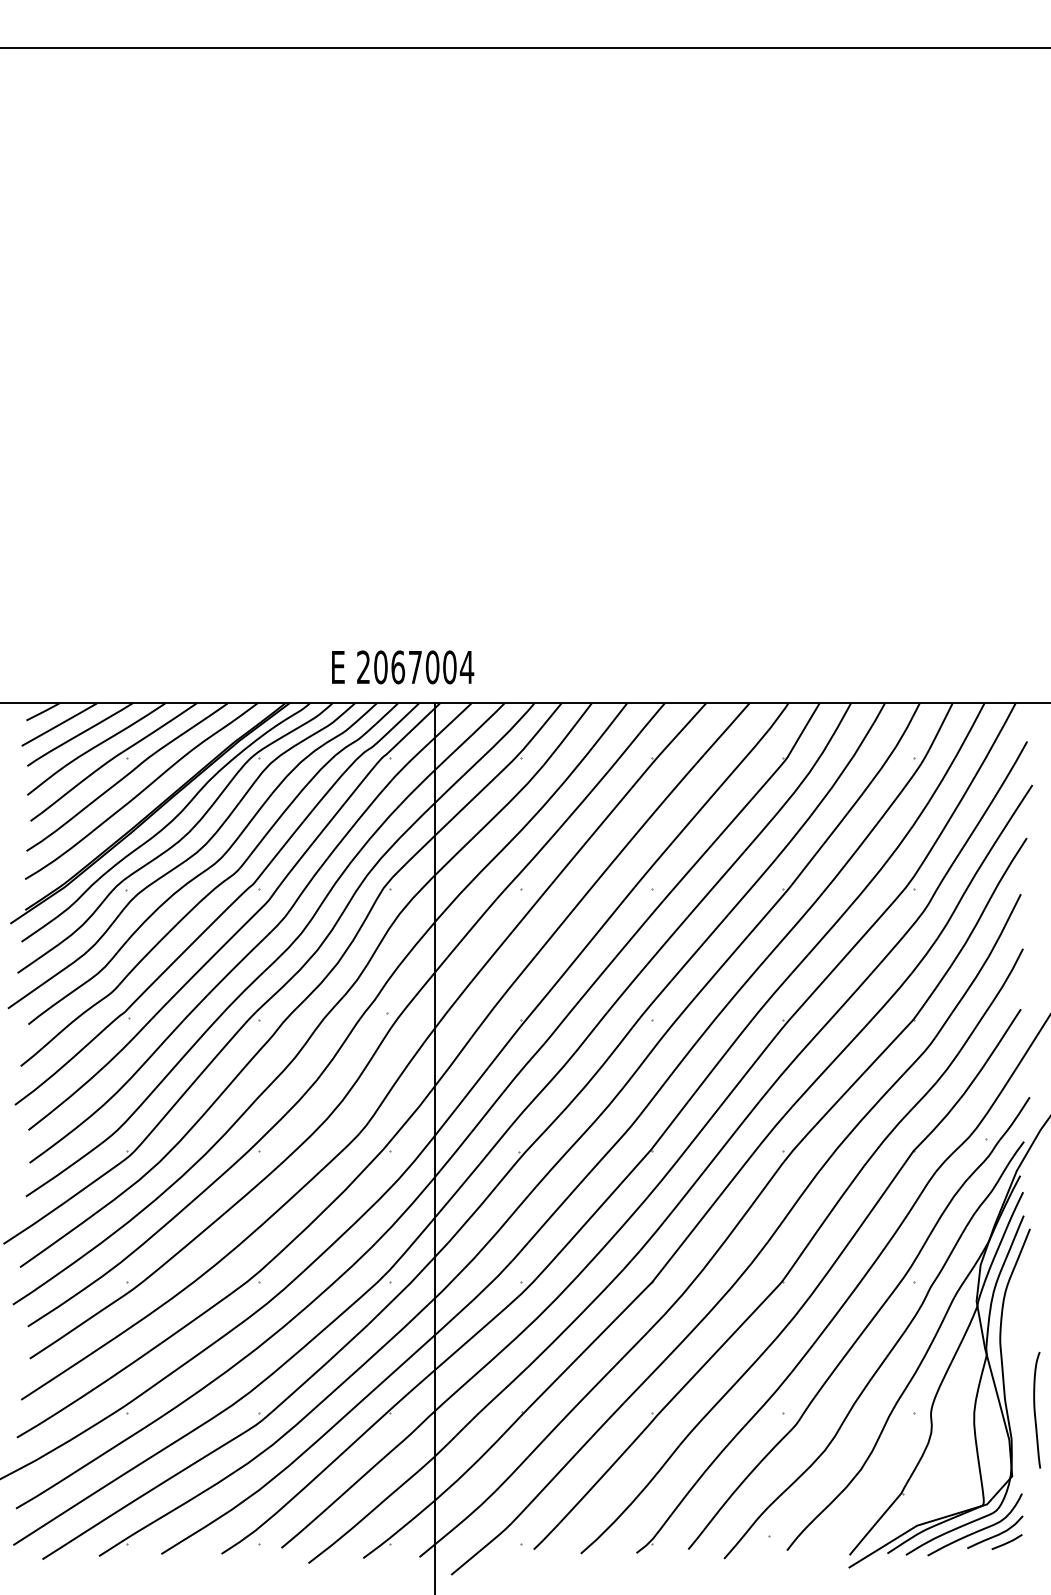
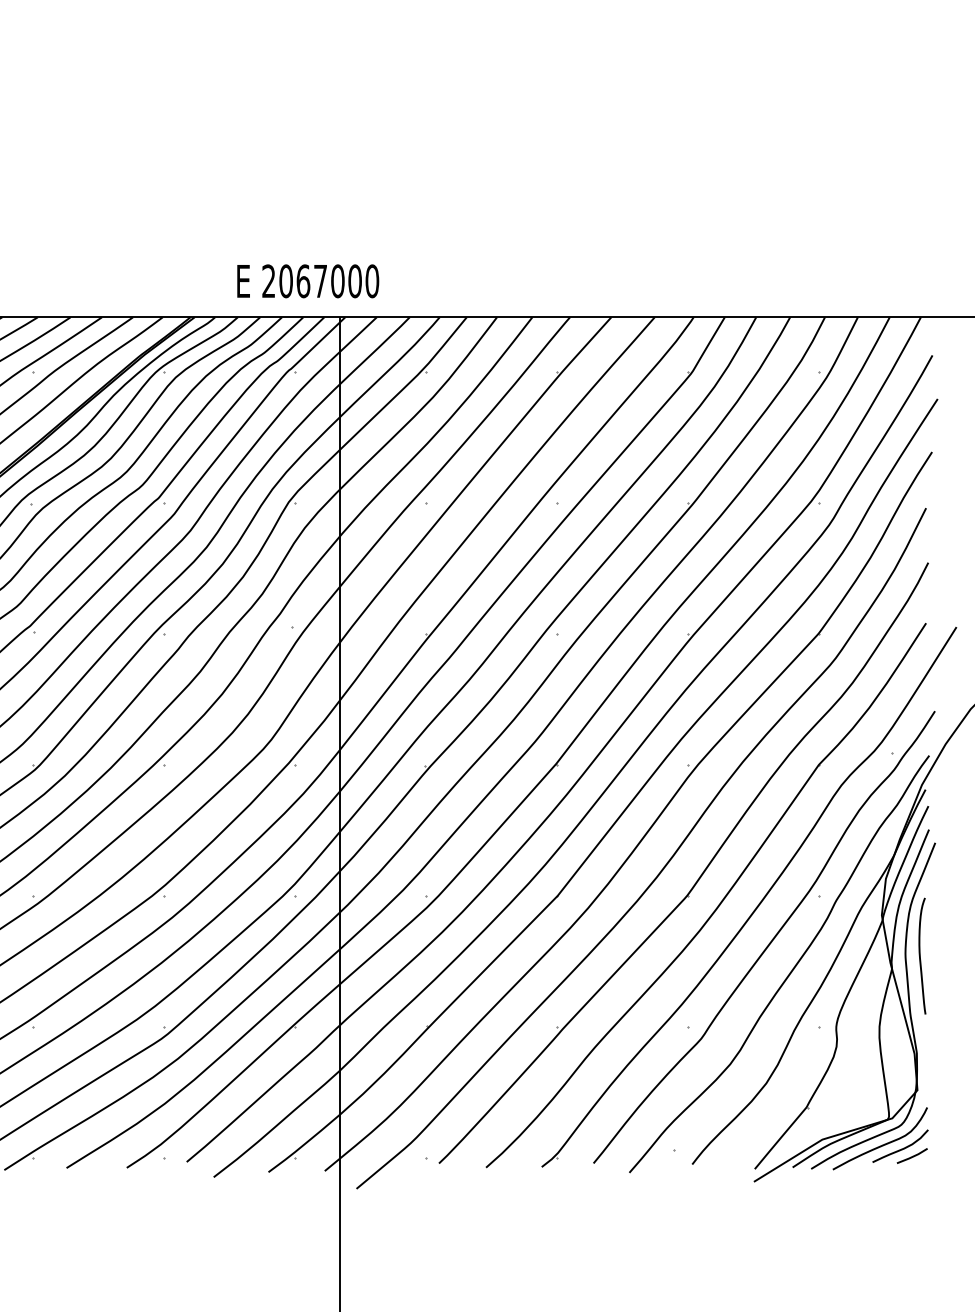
text: (466, 667) -> (371, 281), 2067004 -> 2067000
curve: (1035, 1410) -> (920, 956), moved

